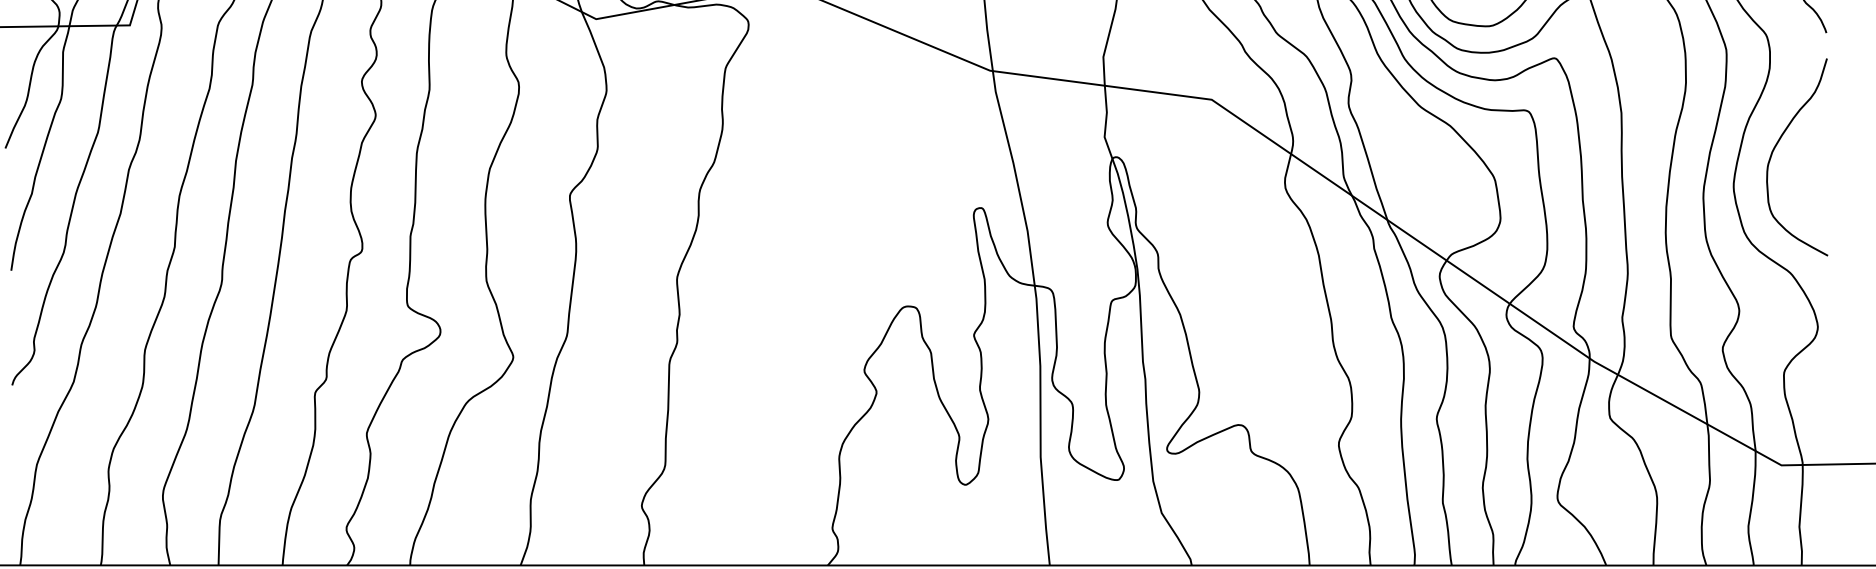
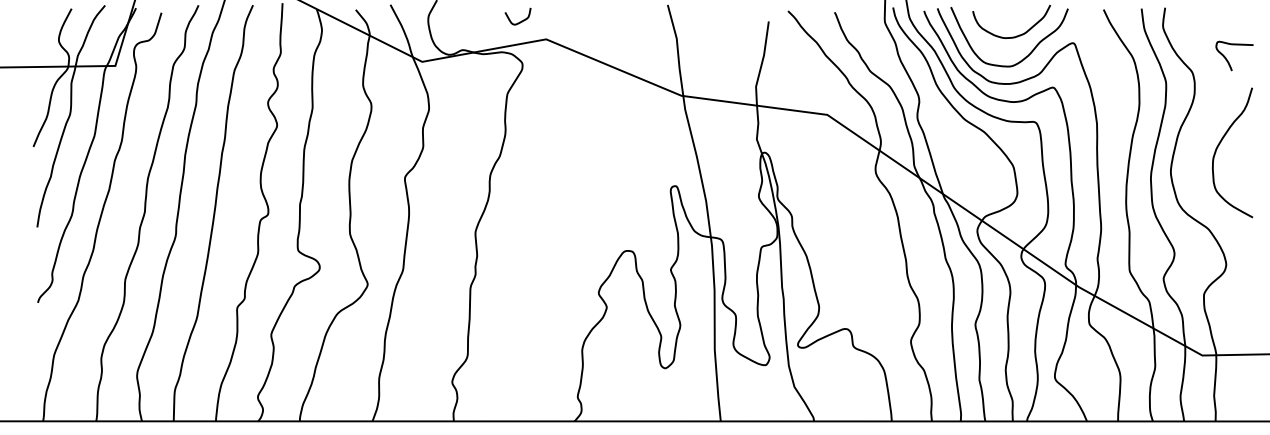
curve: (1777, 146) -> (1219, 145), moved

